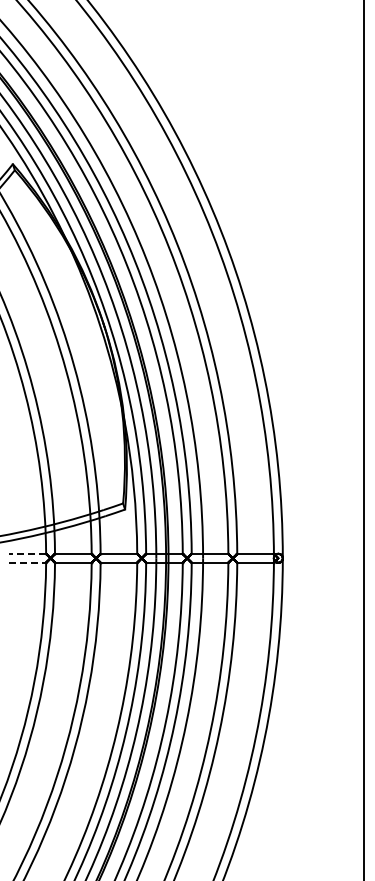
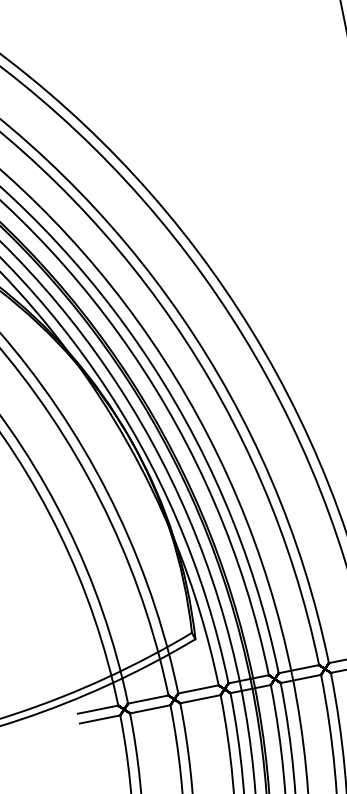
line: (27, 553) -> (97, 709), dashed -> solid
line: (28, 562) -> (100, 719), dashed -> solid

